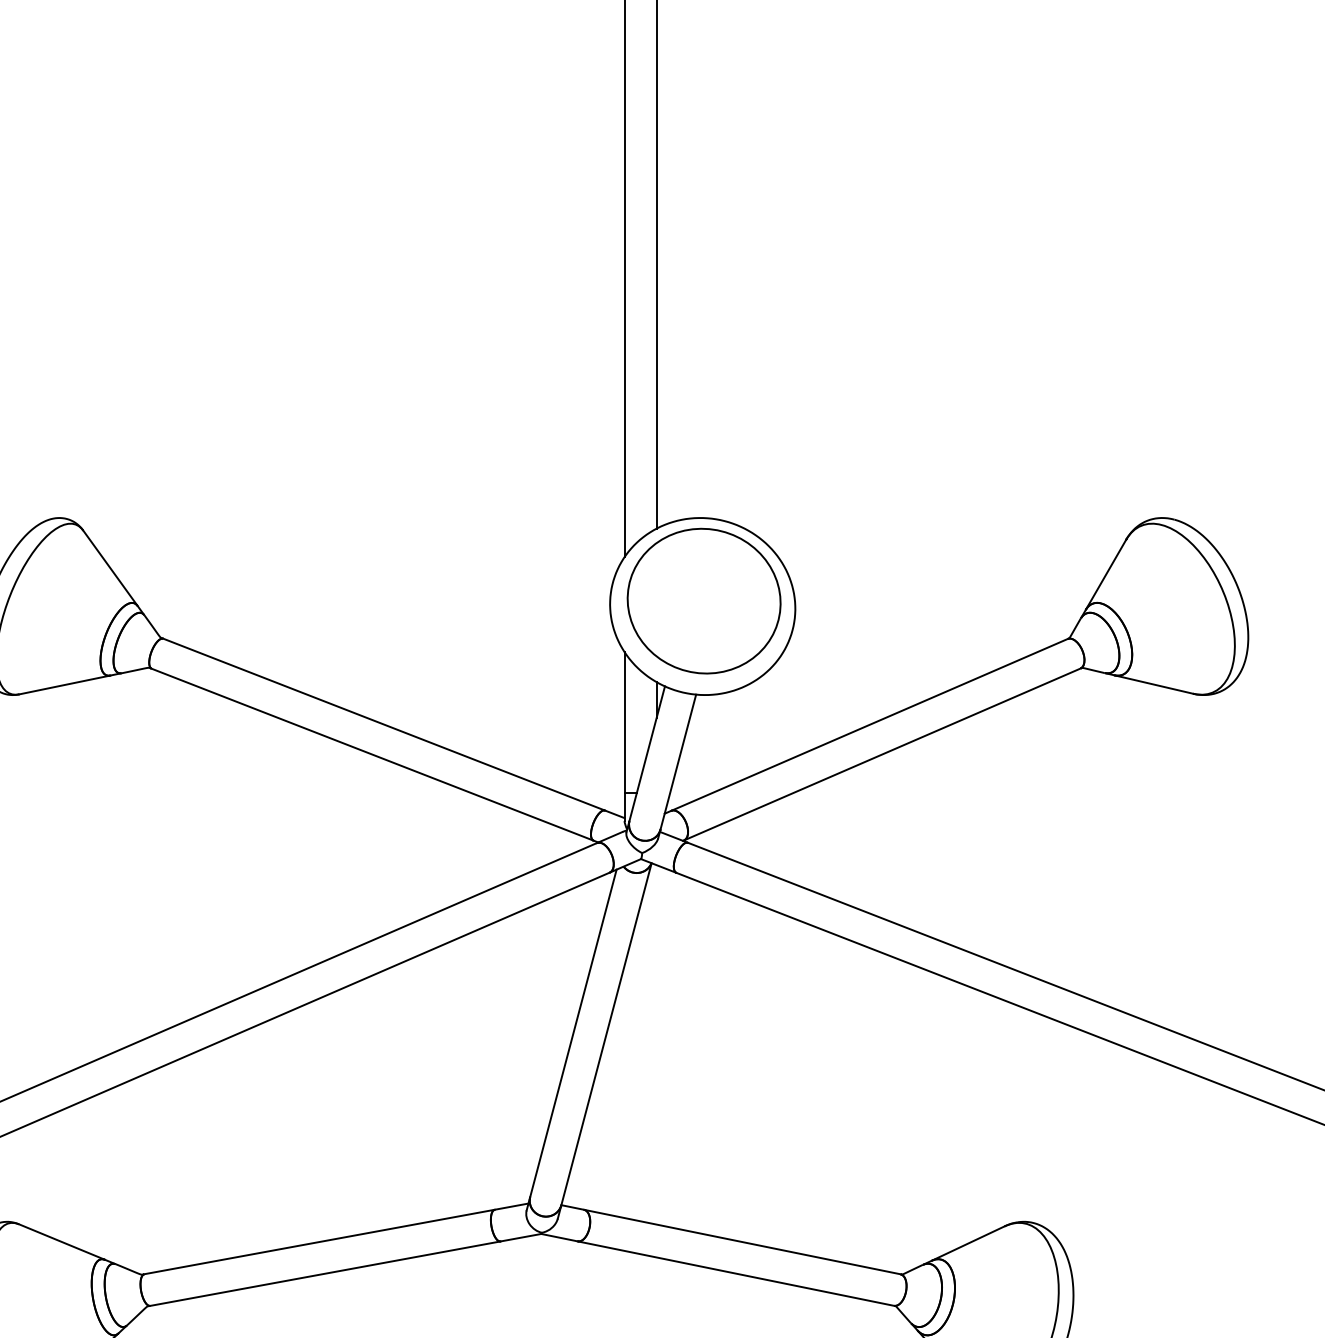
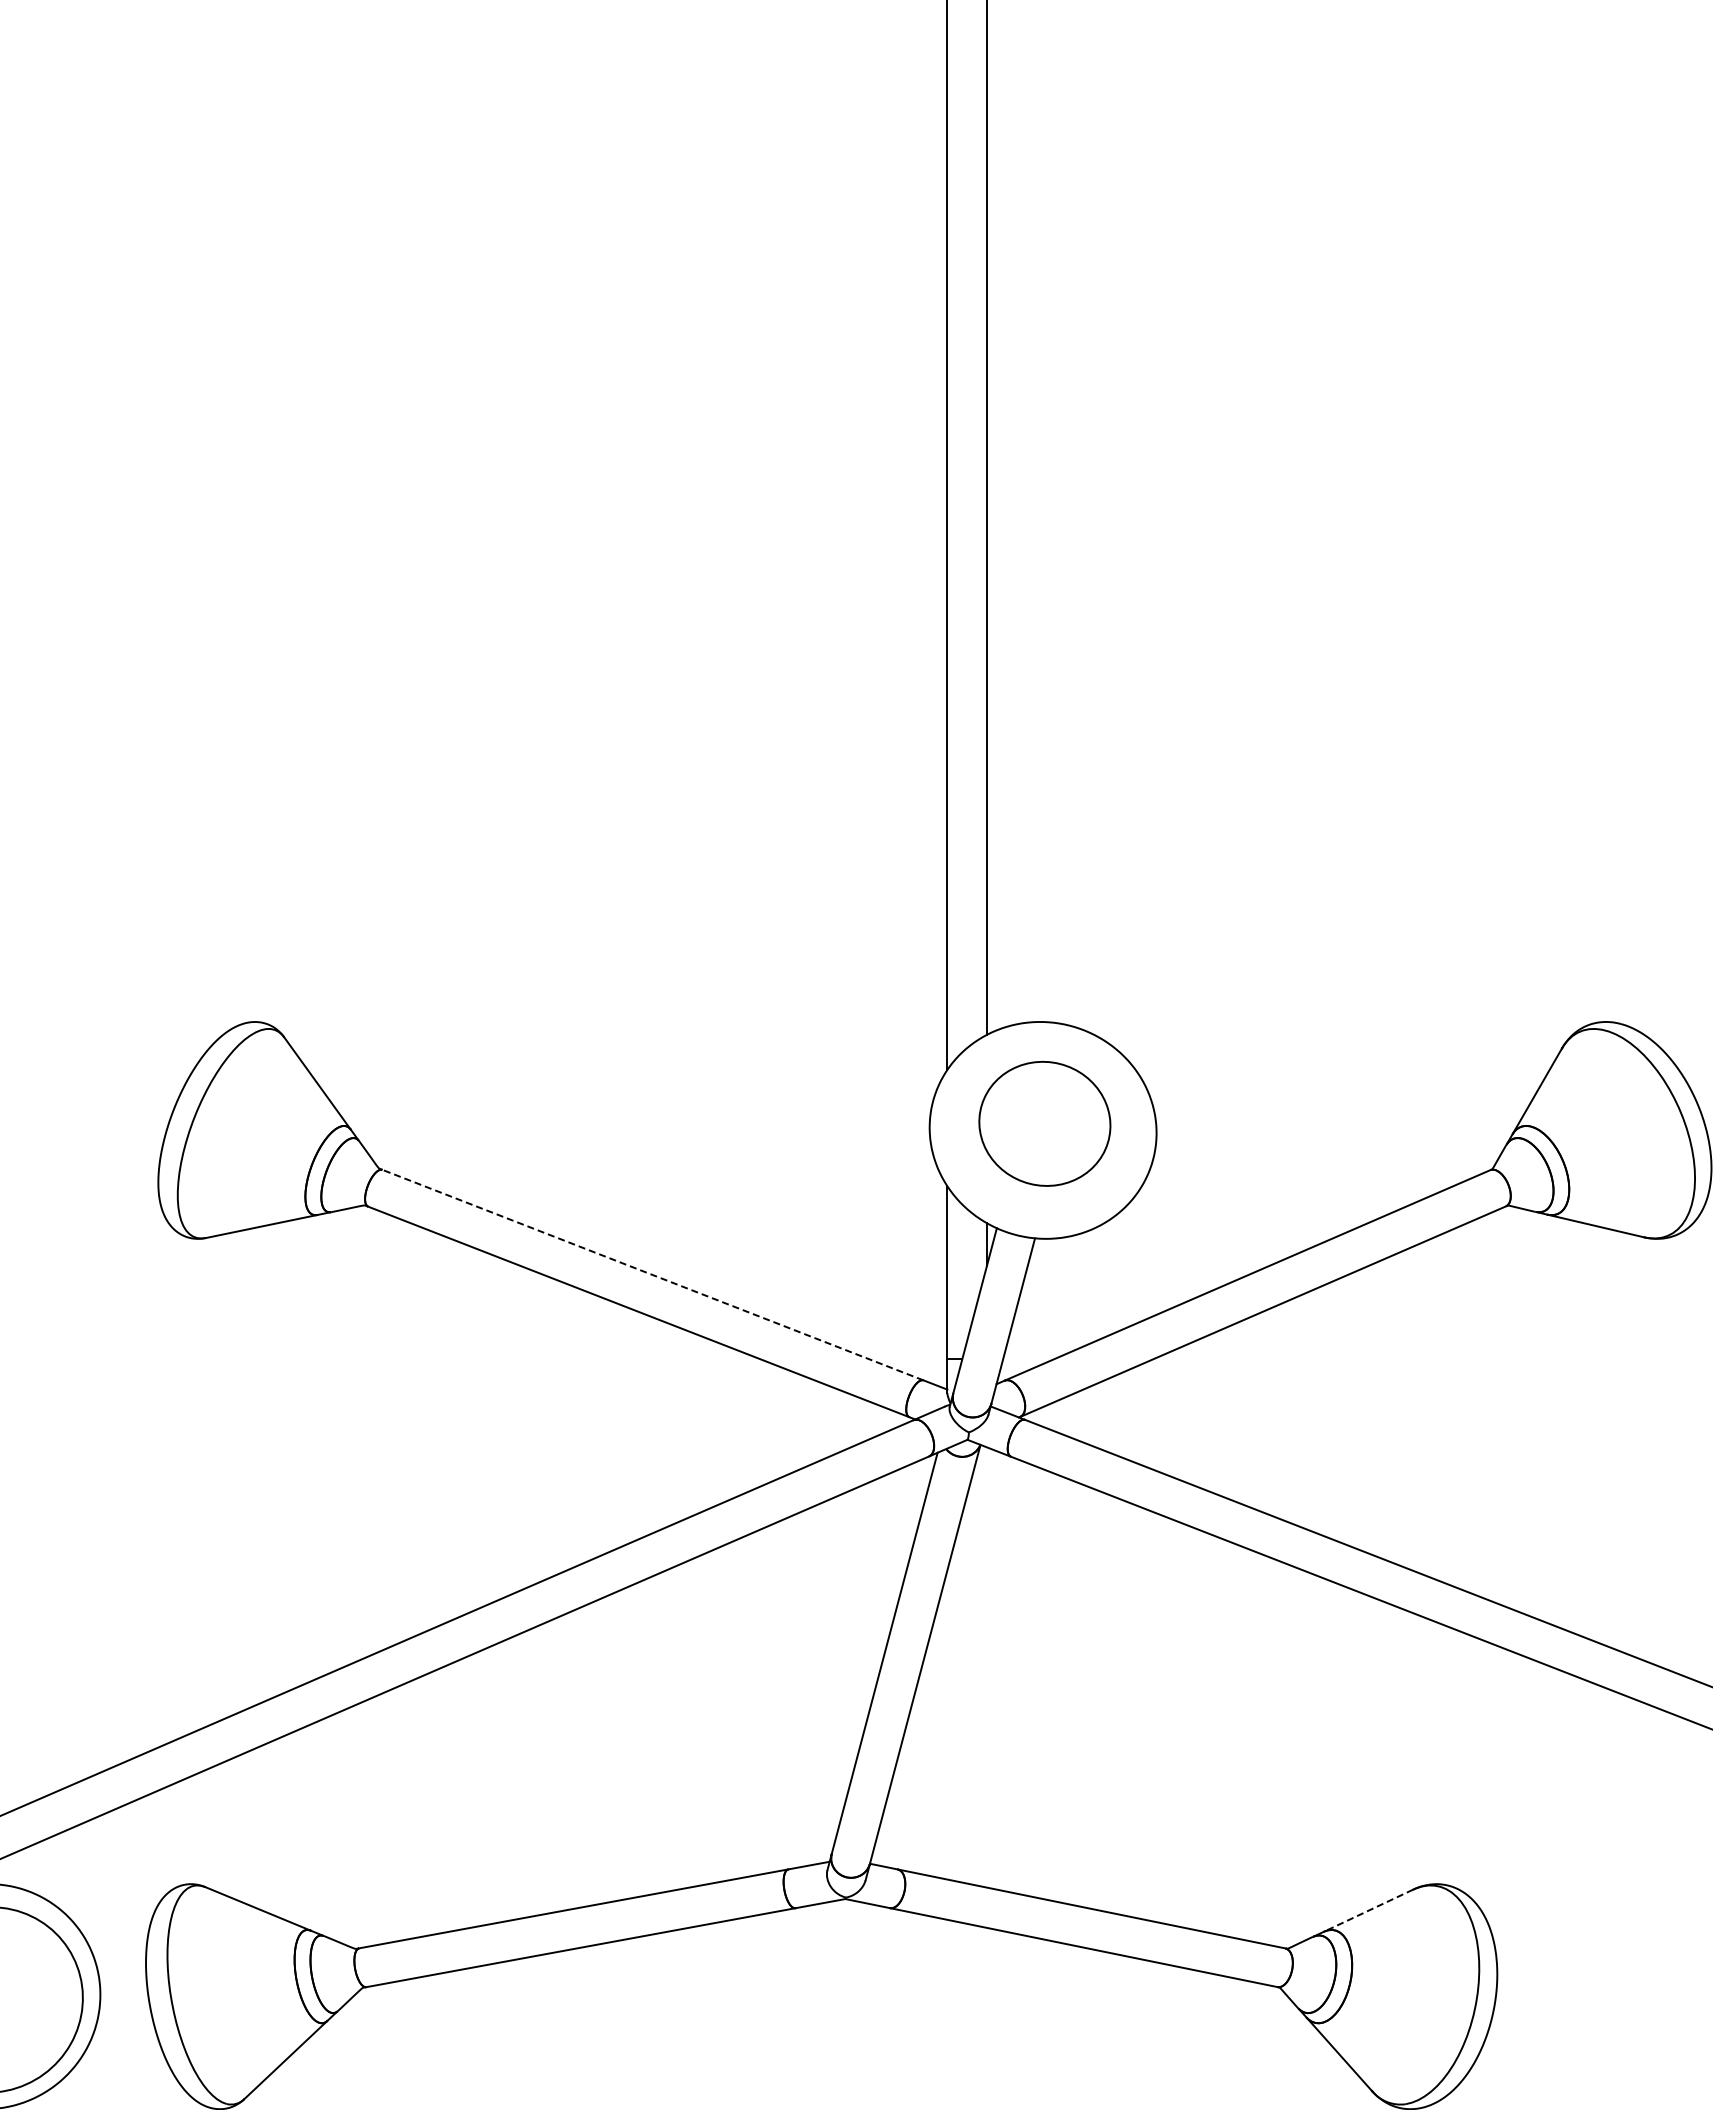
part: (703, 600) -> (1044, 1123), size x0.7
line: (383, 724) -> (652, 1274), solid -> dashed
line: (968, 1243) -> (1368, 1910), solid -> dashed

